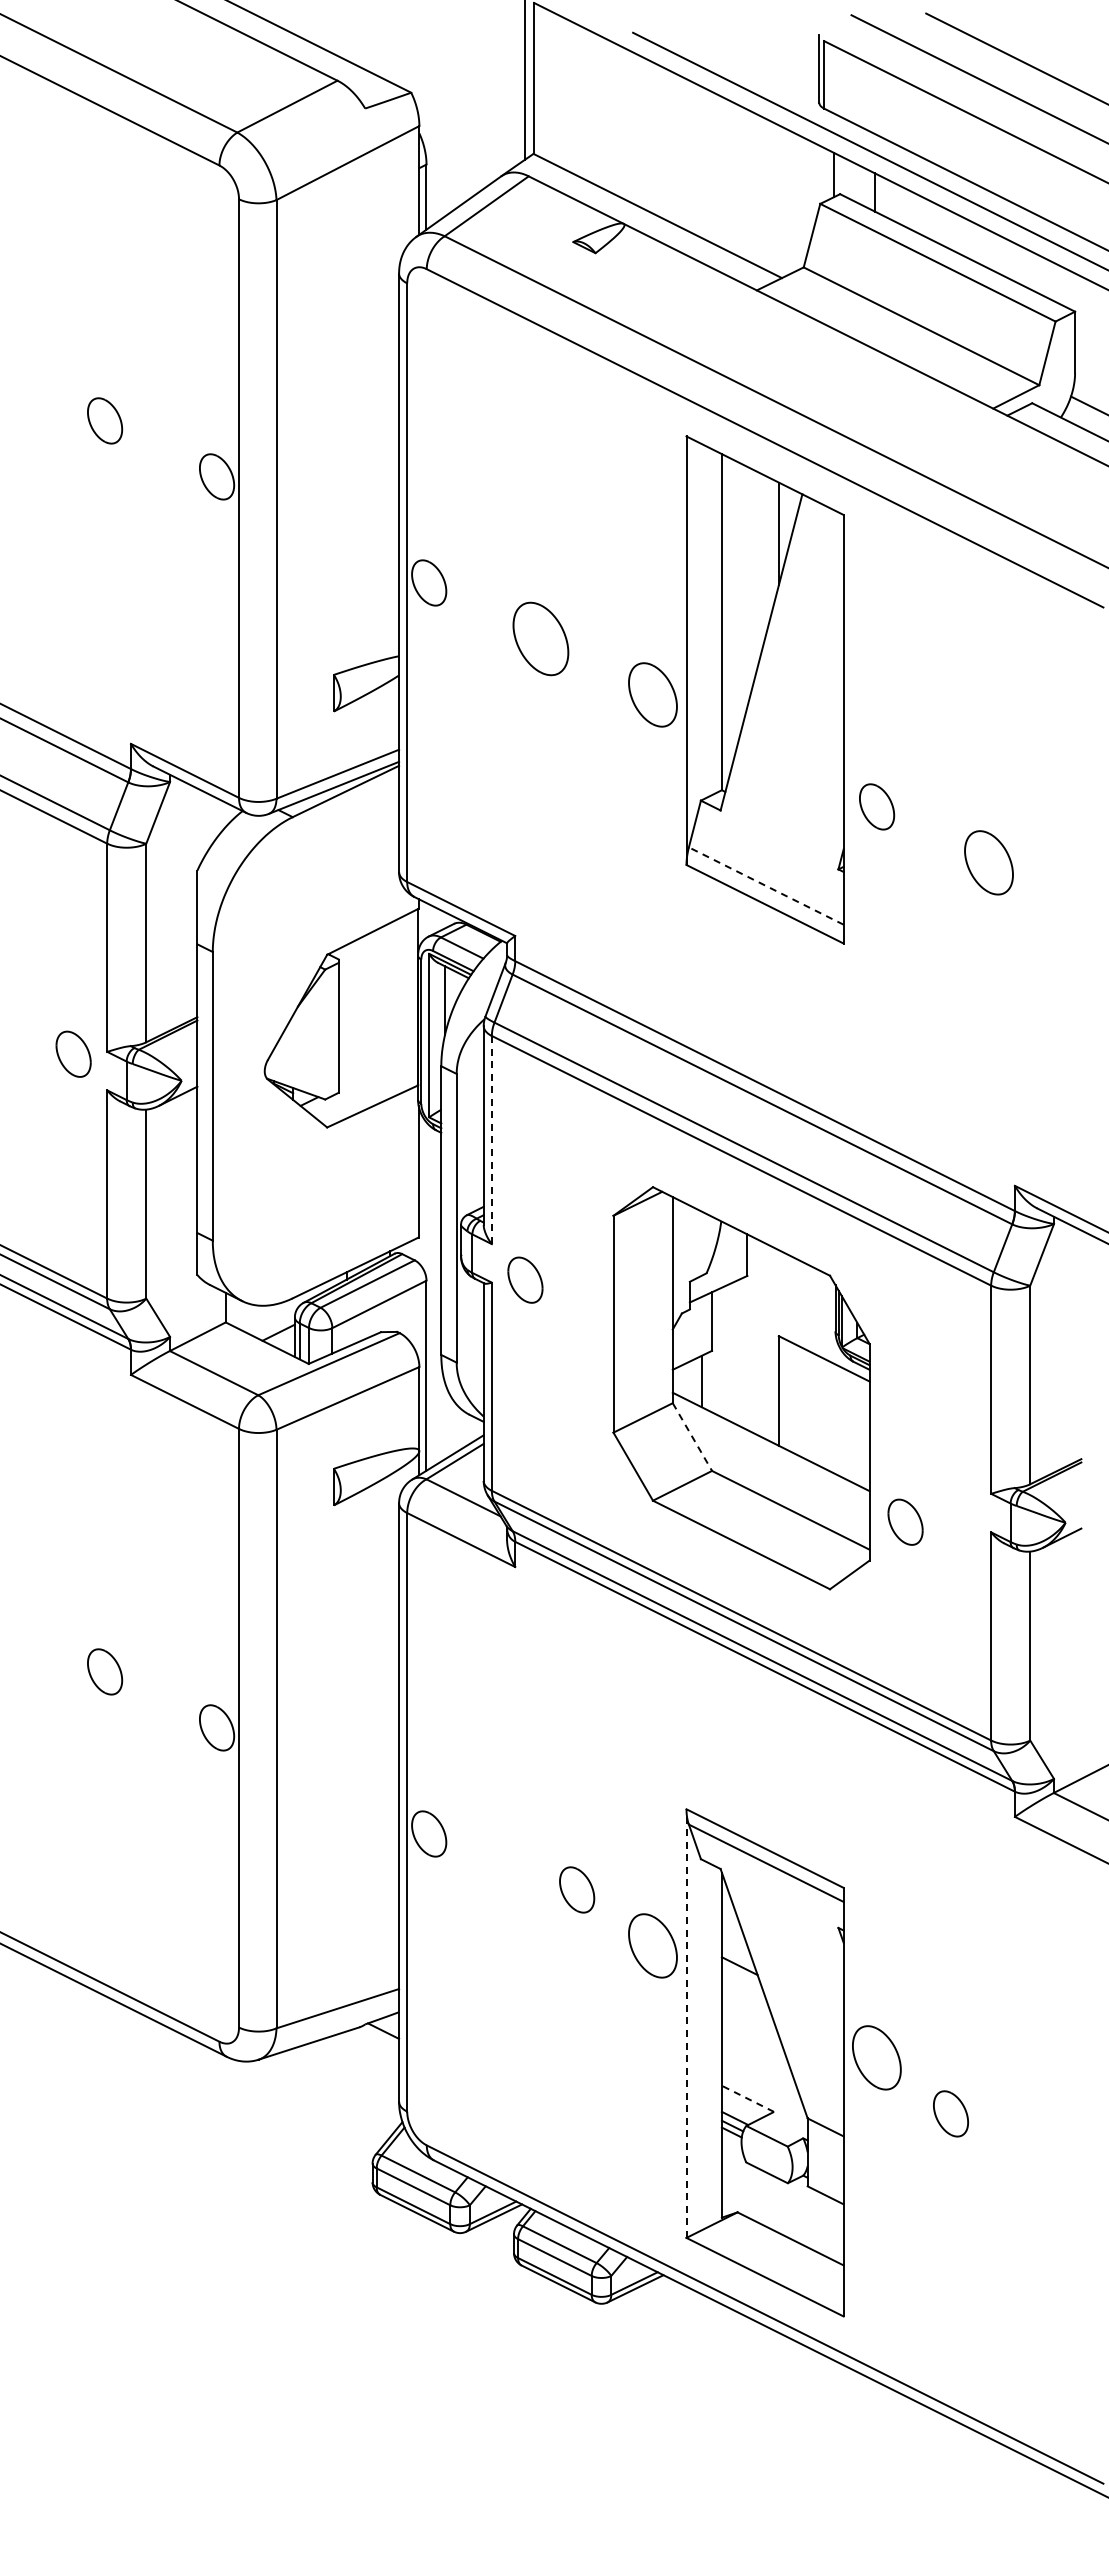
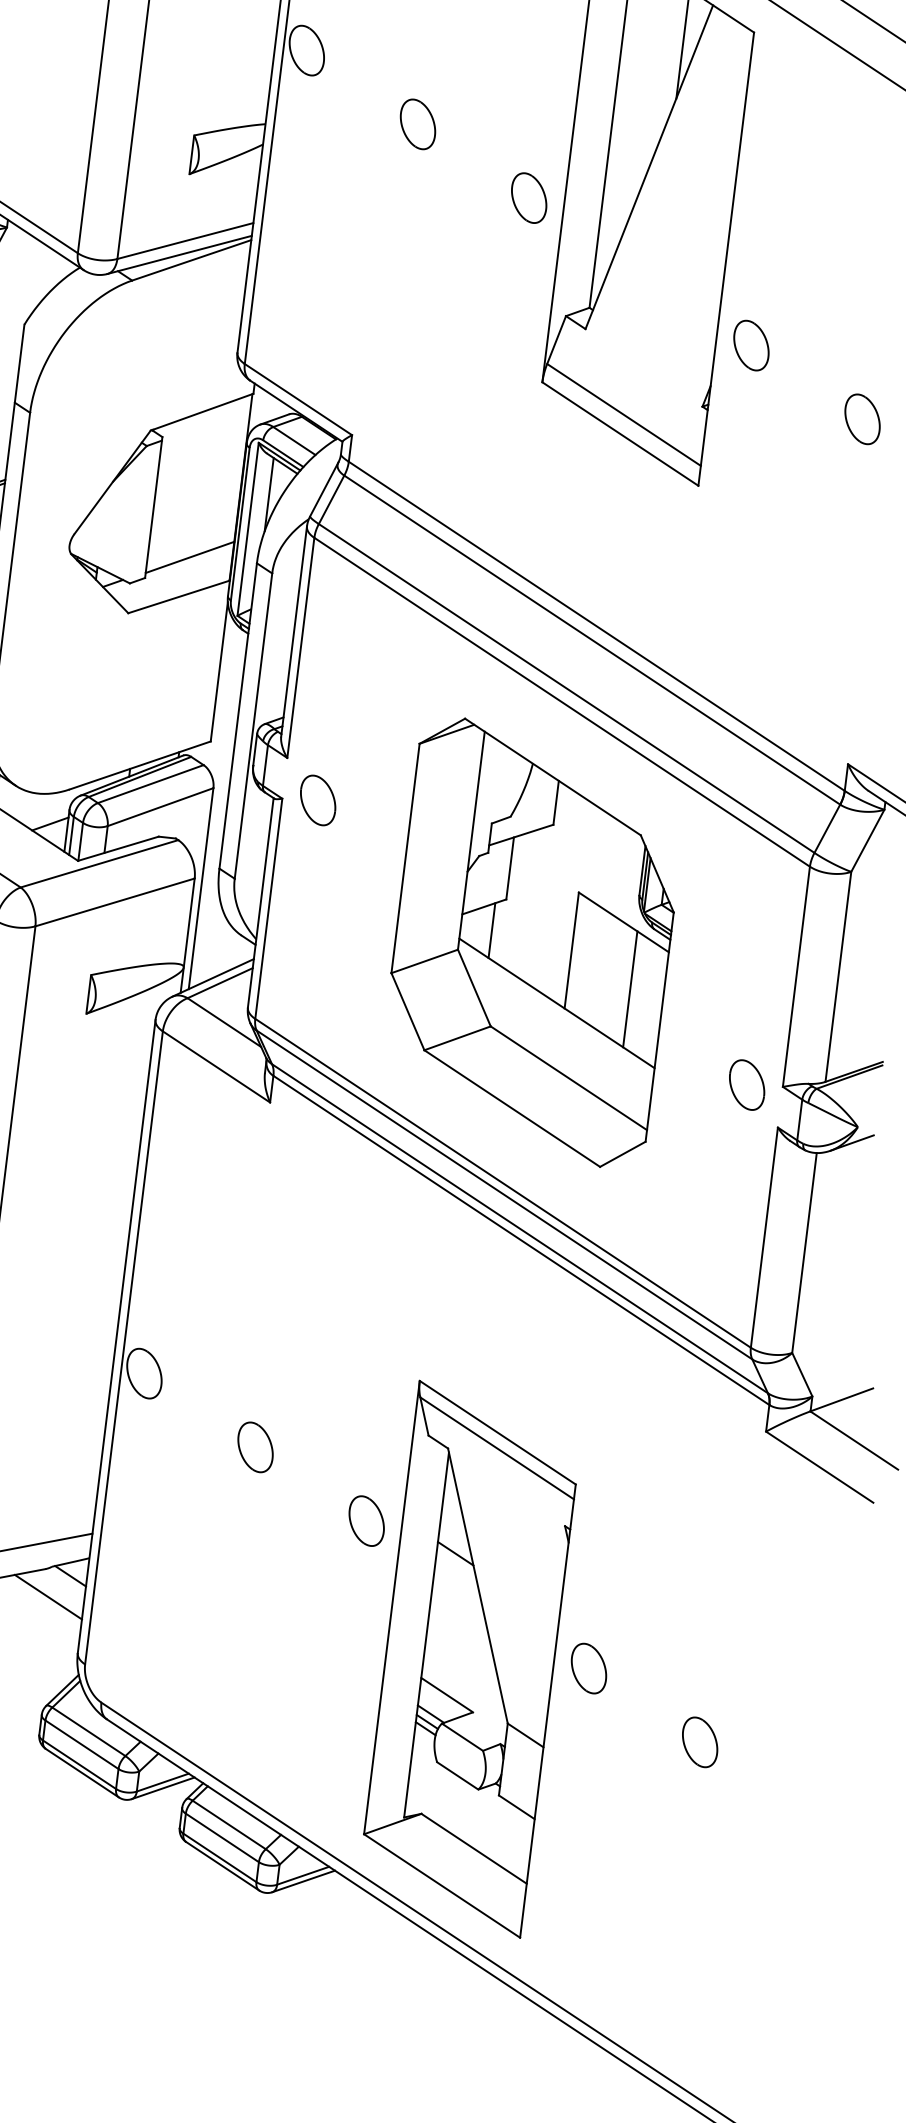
part: (541, 638) -> (418, 123), size x0.62
part: (653, 694) -> (529, 197), size x0.71
part: (988, 862) -> (862, 418), size x0.71
line: (766, 886) -> (624, 415), dashed -> solid
line: (377, 1068) -> (189, 557), added
line: (491, 1140) -> (300, 648), dashed -> solid
line: (837, 1420) -> (629, 989), added
line: (692, 1437) -> (474, 988), dashed -> solid
part: (905, 1521) -> (747, 1084), moved
part: (577, 1889) -> (256, 1446), moved
part: (653, 1945) -> (367, 1520), size x0.71
line: (686, 2023) -> (391, 1607), dashed -> solid
line: (365, 2053) -> (48, 1597), added
part: (877, 2057) -> (589, 1668), size x0.71
line: (747, 2098) -> (446, 1694), dashed -> solid
part: (950, 2113) -> (699, 1741), moved

